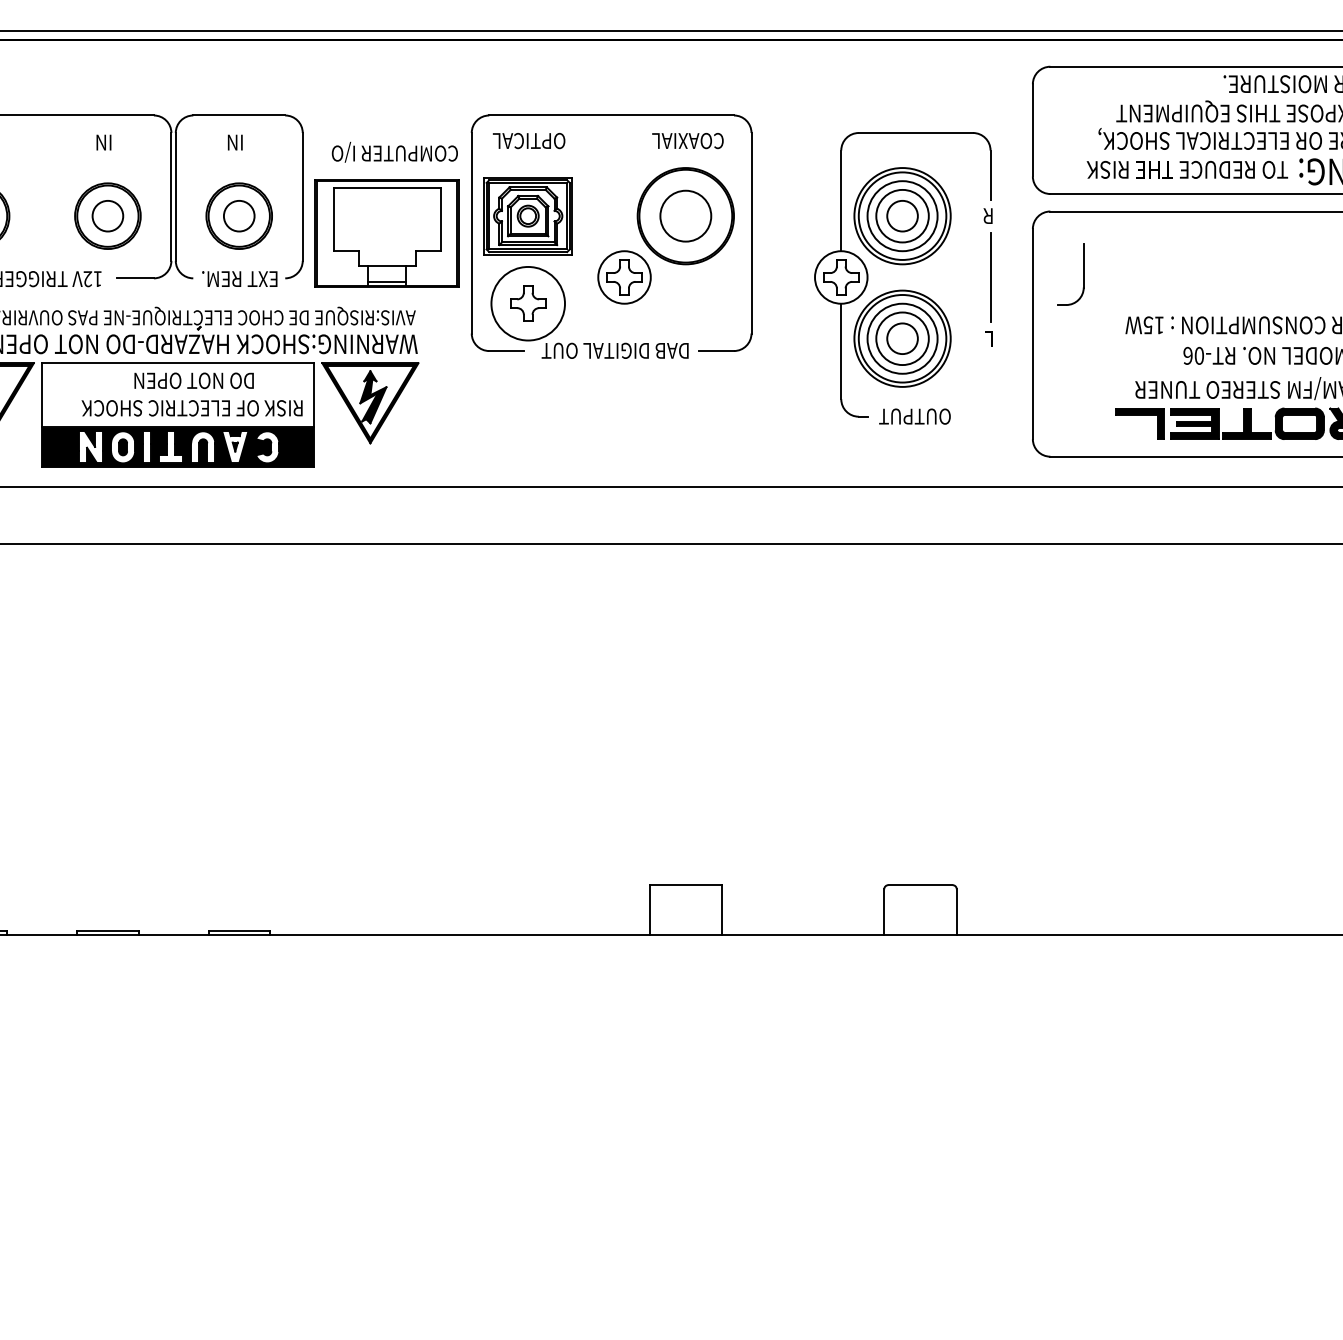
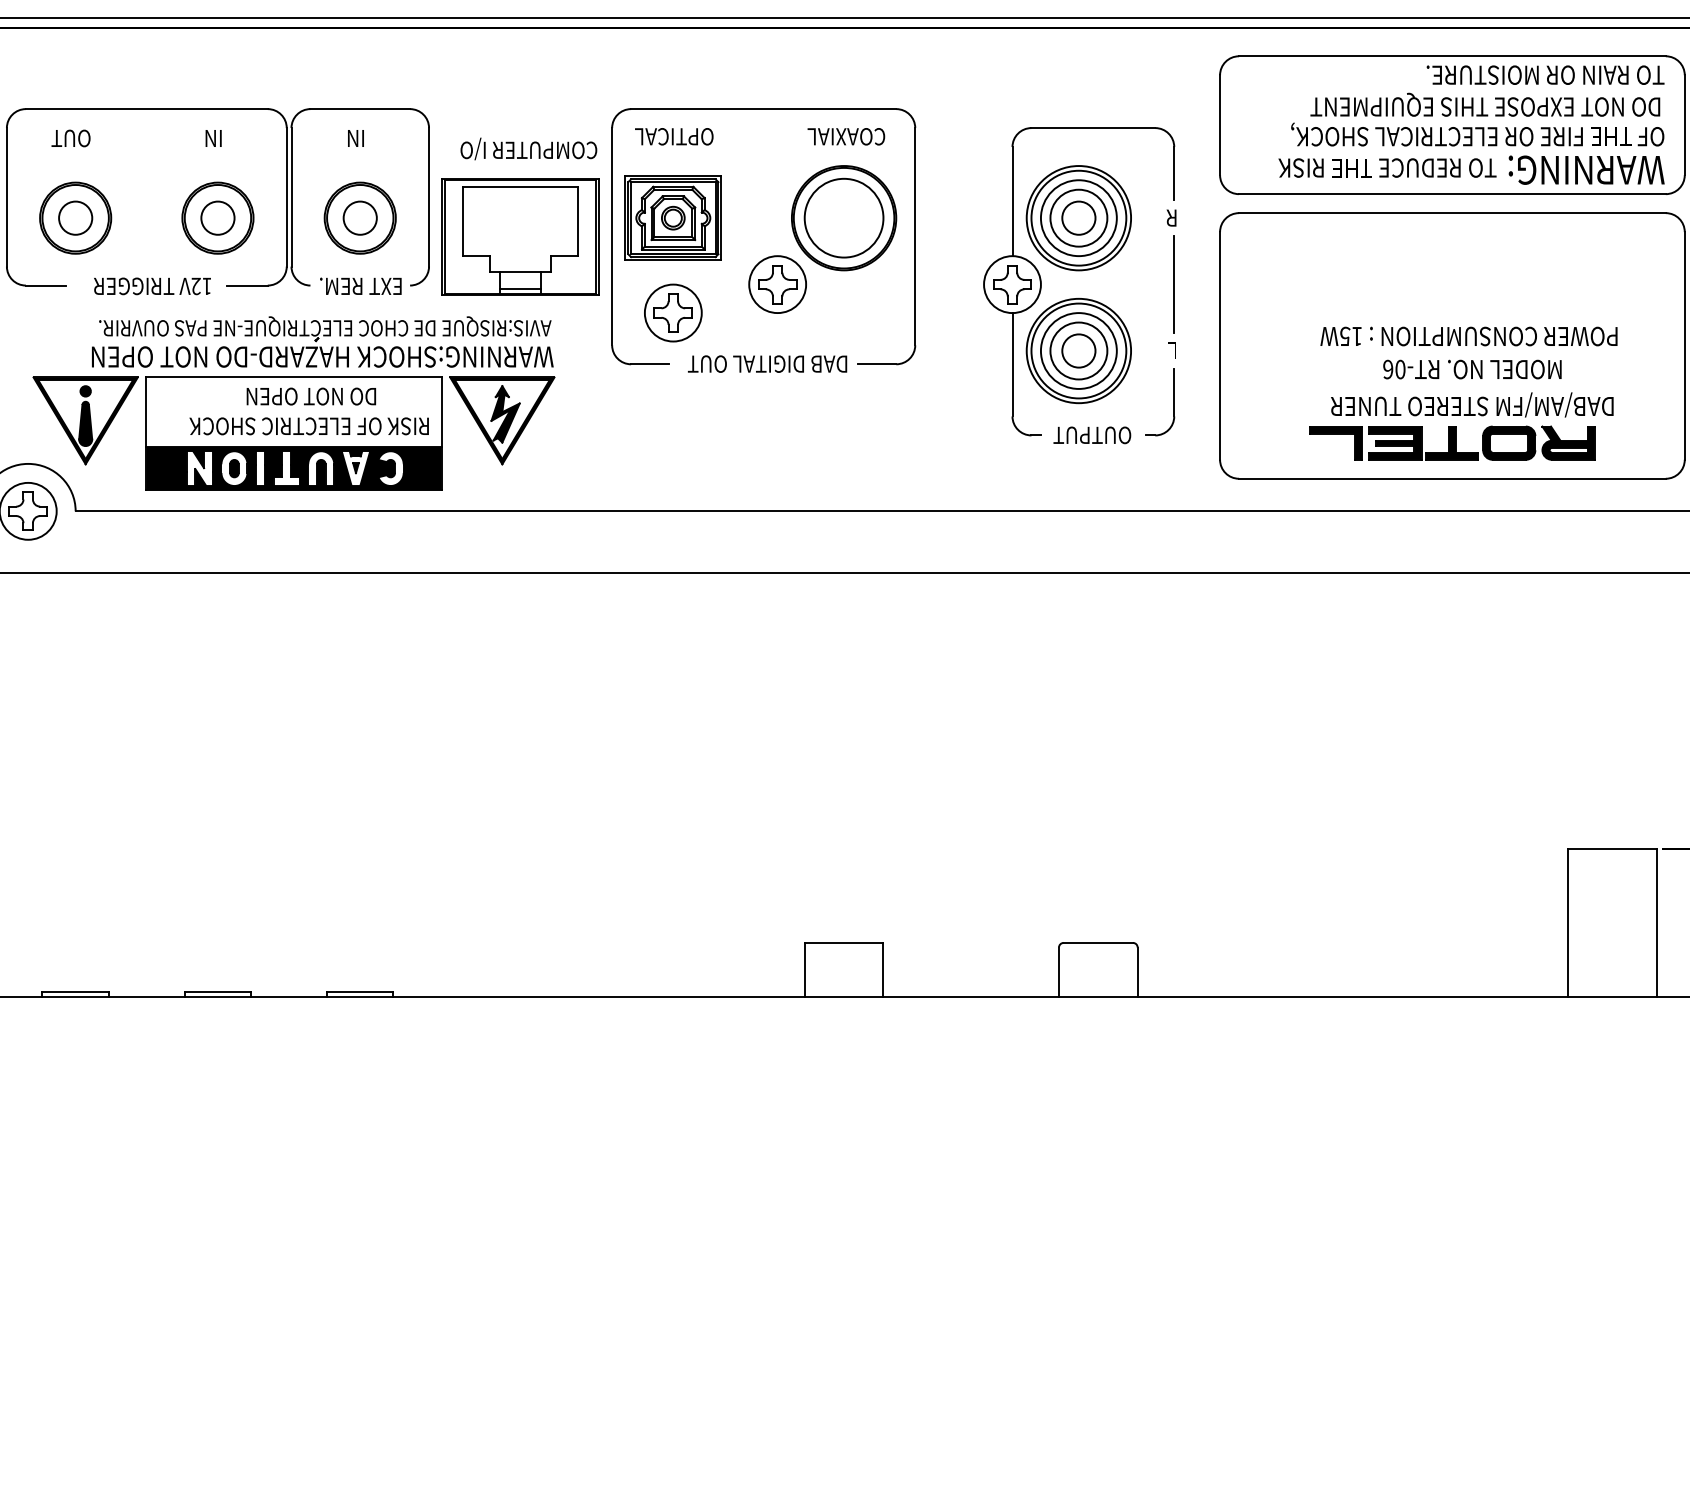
circle: (685, 215) -> (843, 217), size x1.43
part: (1083, 274) -> (1173, 402), moved
circle: (527, 303) -> (672, 312), size x0.71

